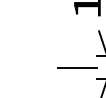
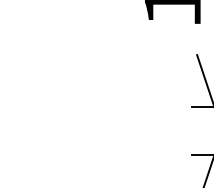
line: (77, 67) -> (151, 130), removed

